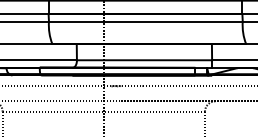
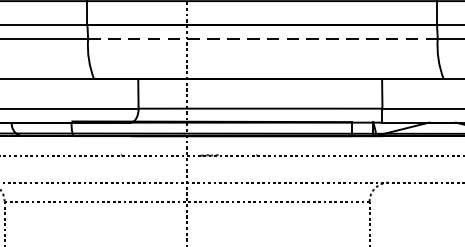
line: (145, 21) -> (262, 38), solid -> dashed

